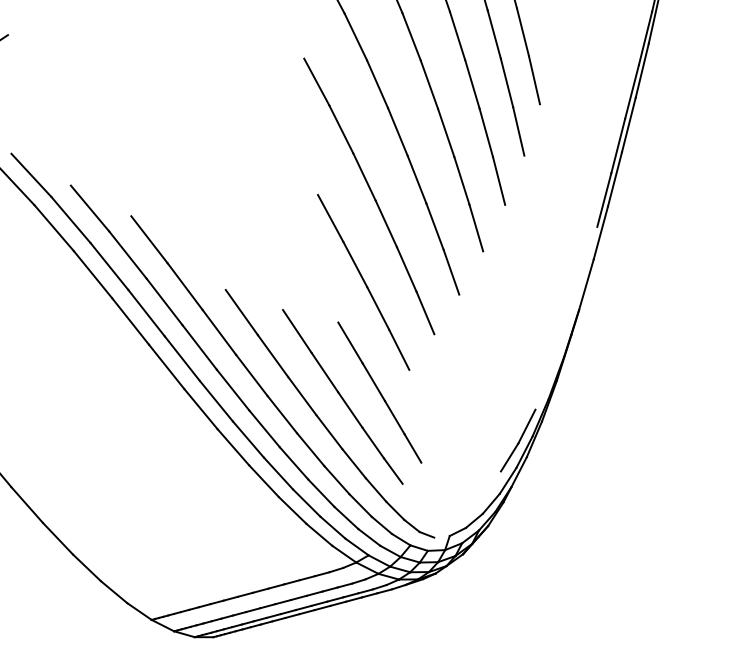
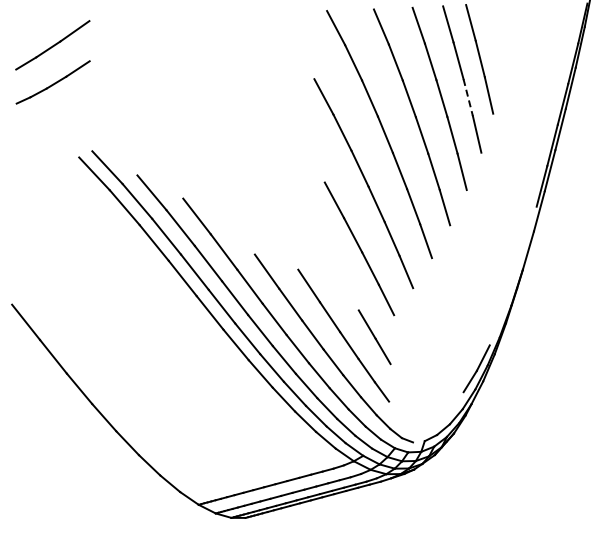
line: (507, 84) -> (468, 98), solid -> dashed
line: (350, 342) -> (349, 294), removed
line: (412, 448) -> (396, 374), removed

